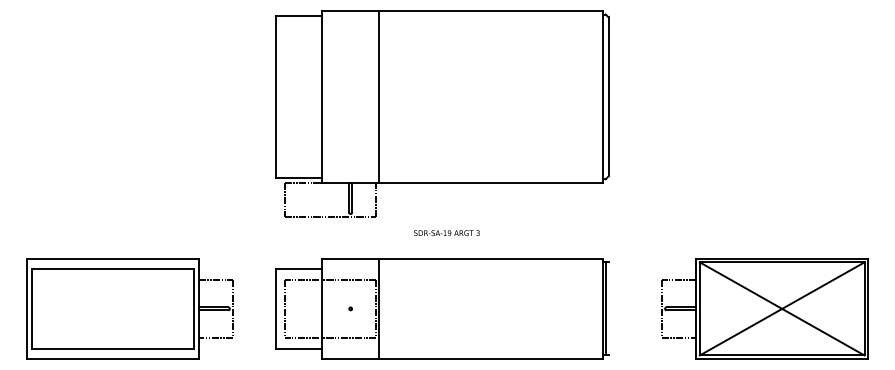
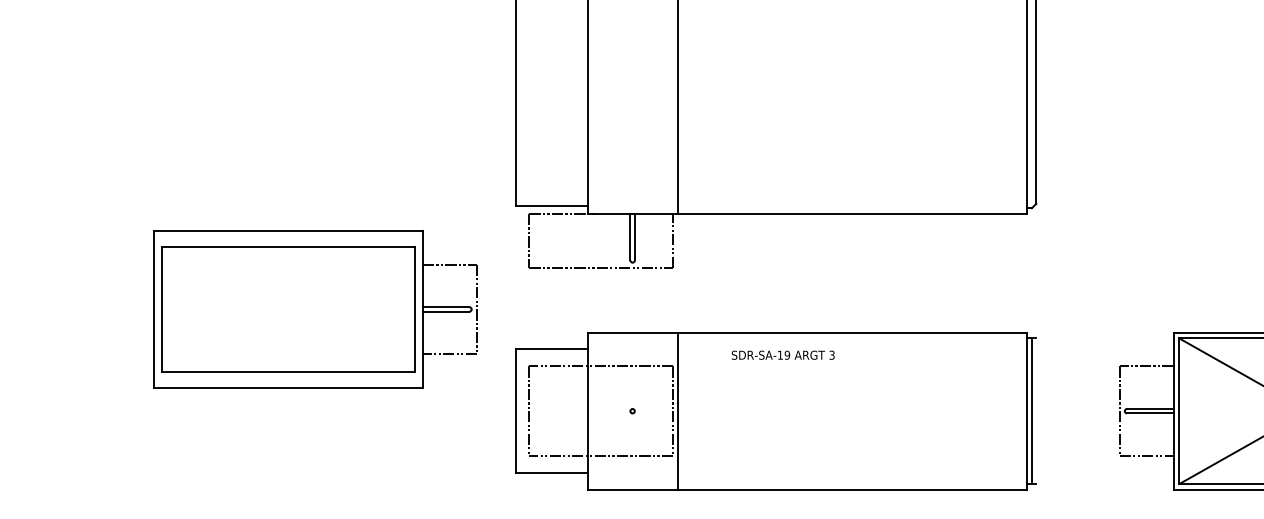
text: (446, 232) -> (782, 354), moved
part: (129, 308) -> (314, 308), moved

